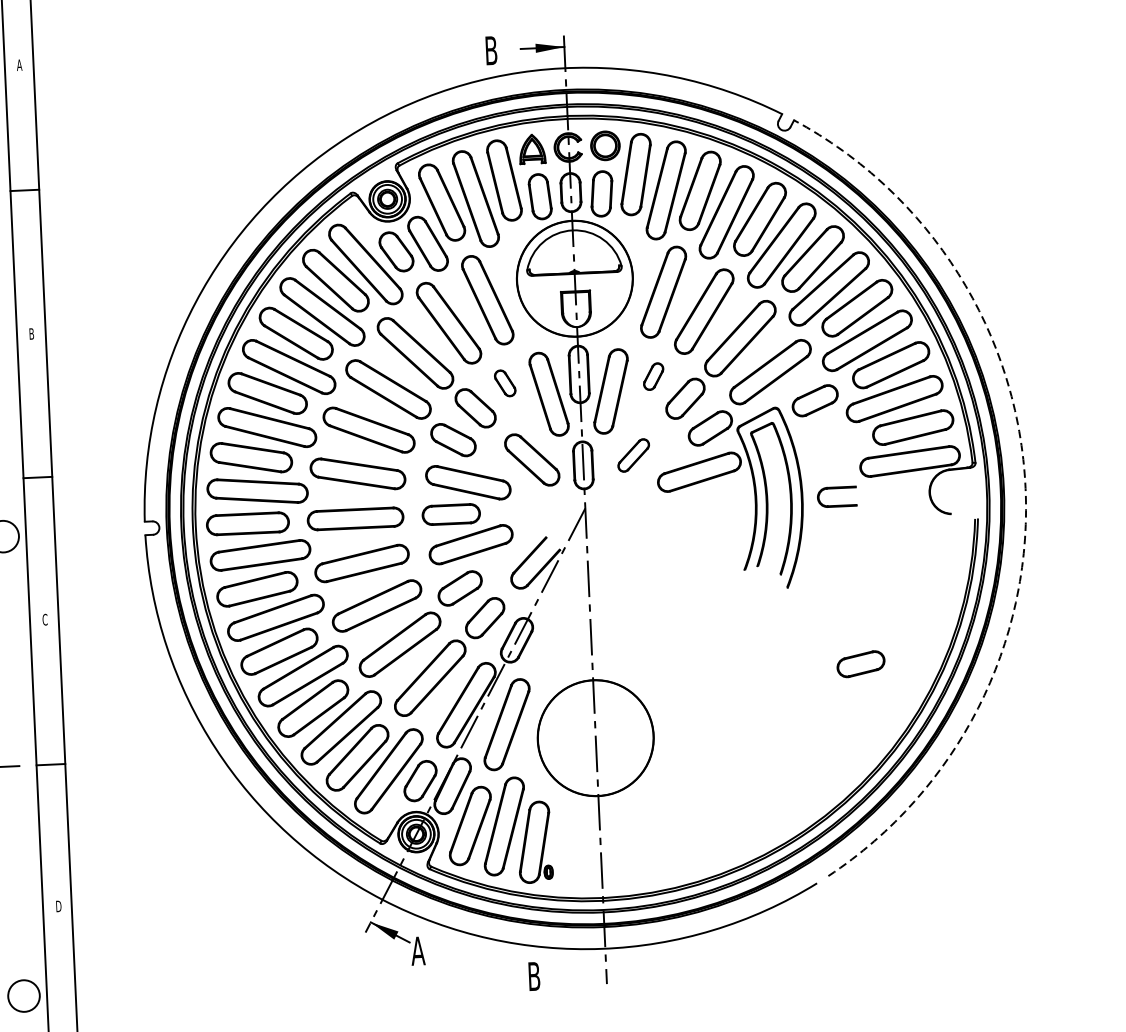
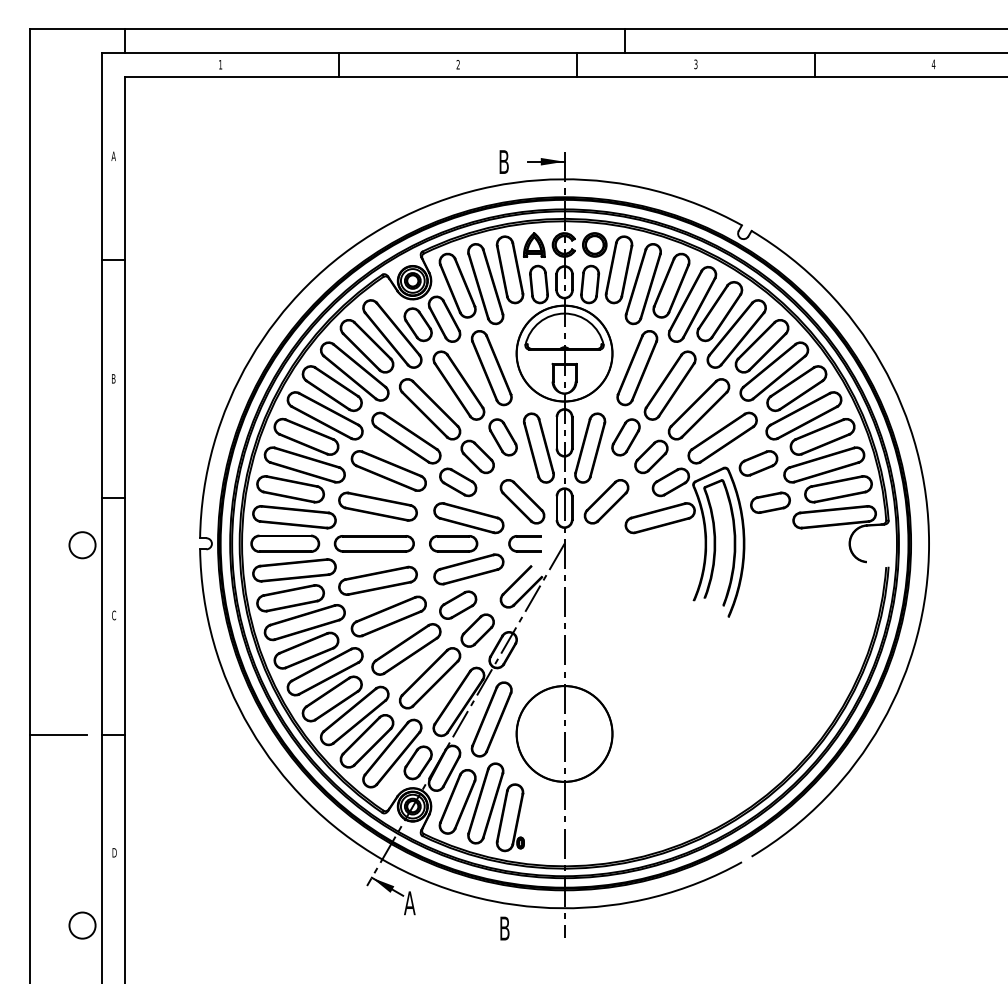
part: (653, 376) -> (625, 437), size x1.67
part: (504, 383) -> (502, 437), size x1.67
part: (633, 455) -> (606, 501), size x1.67
arc: (1026, 488) -> (929, 543), dashed -> solid
part: (836, 496) -> (524, 543), moved
part: (860, 663) -> (770, 502), moved

